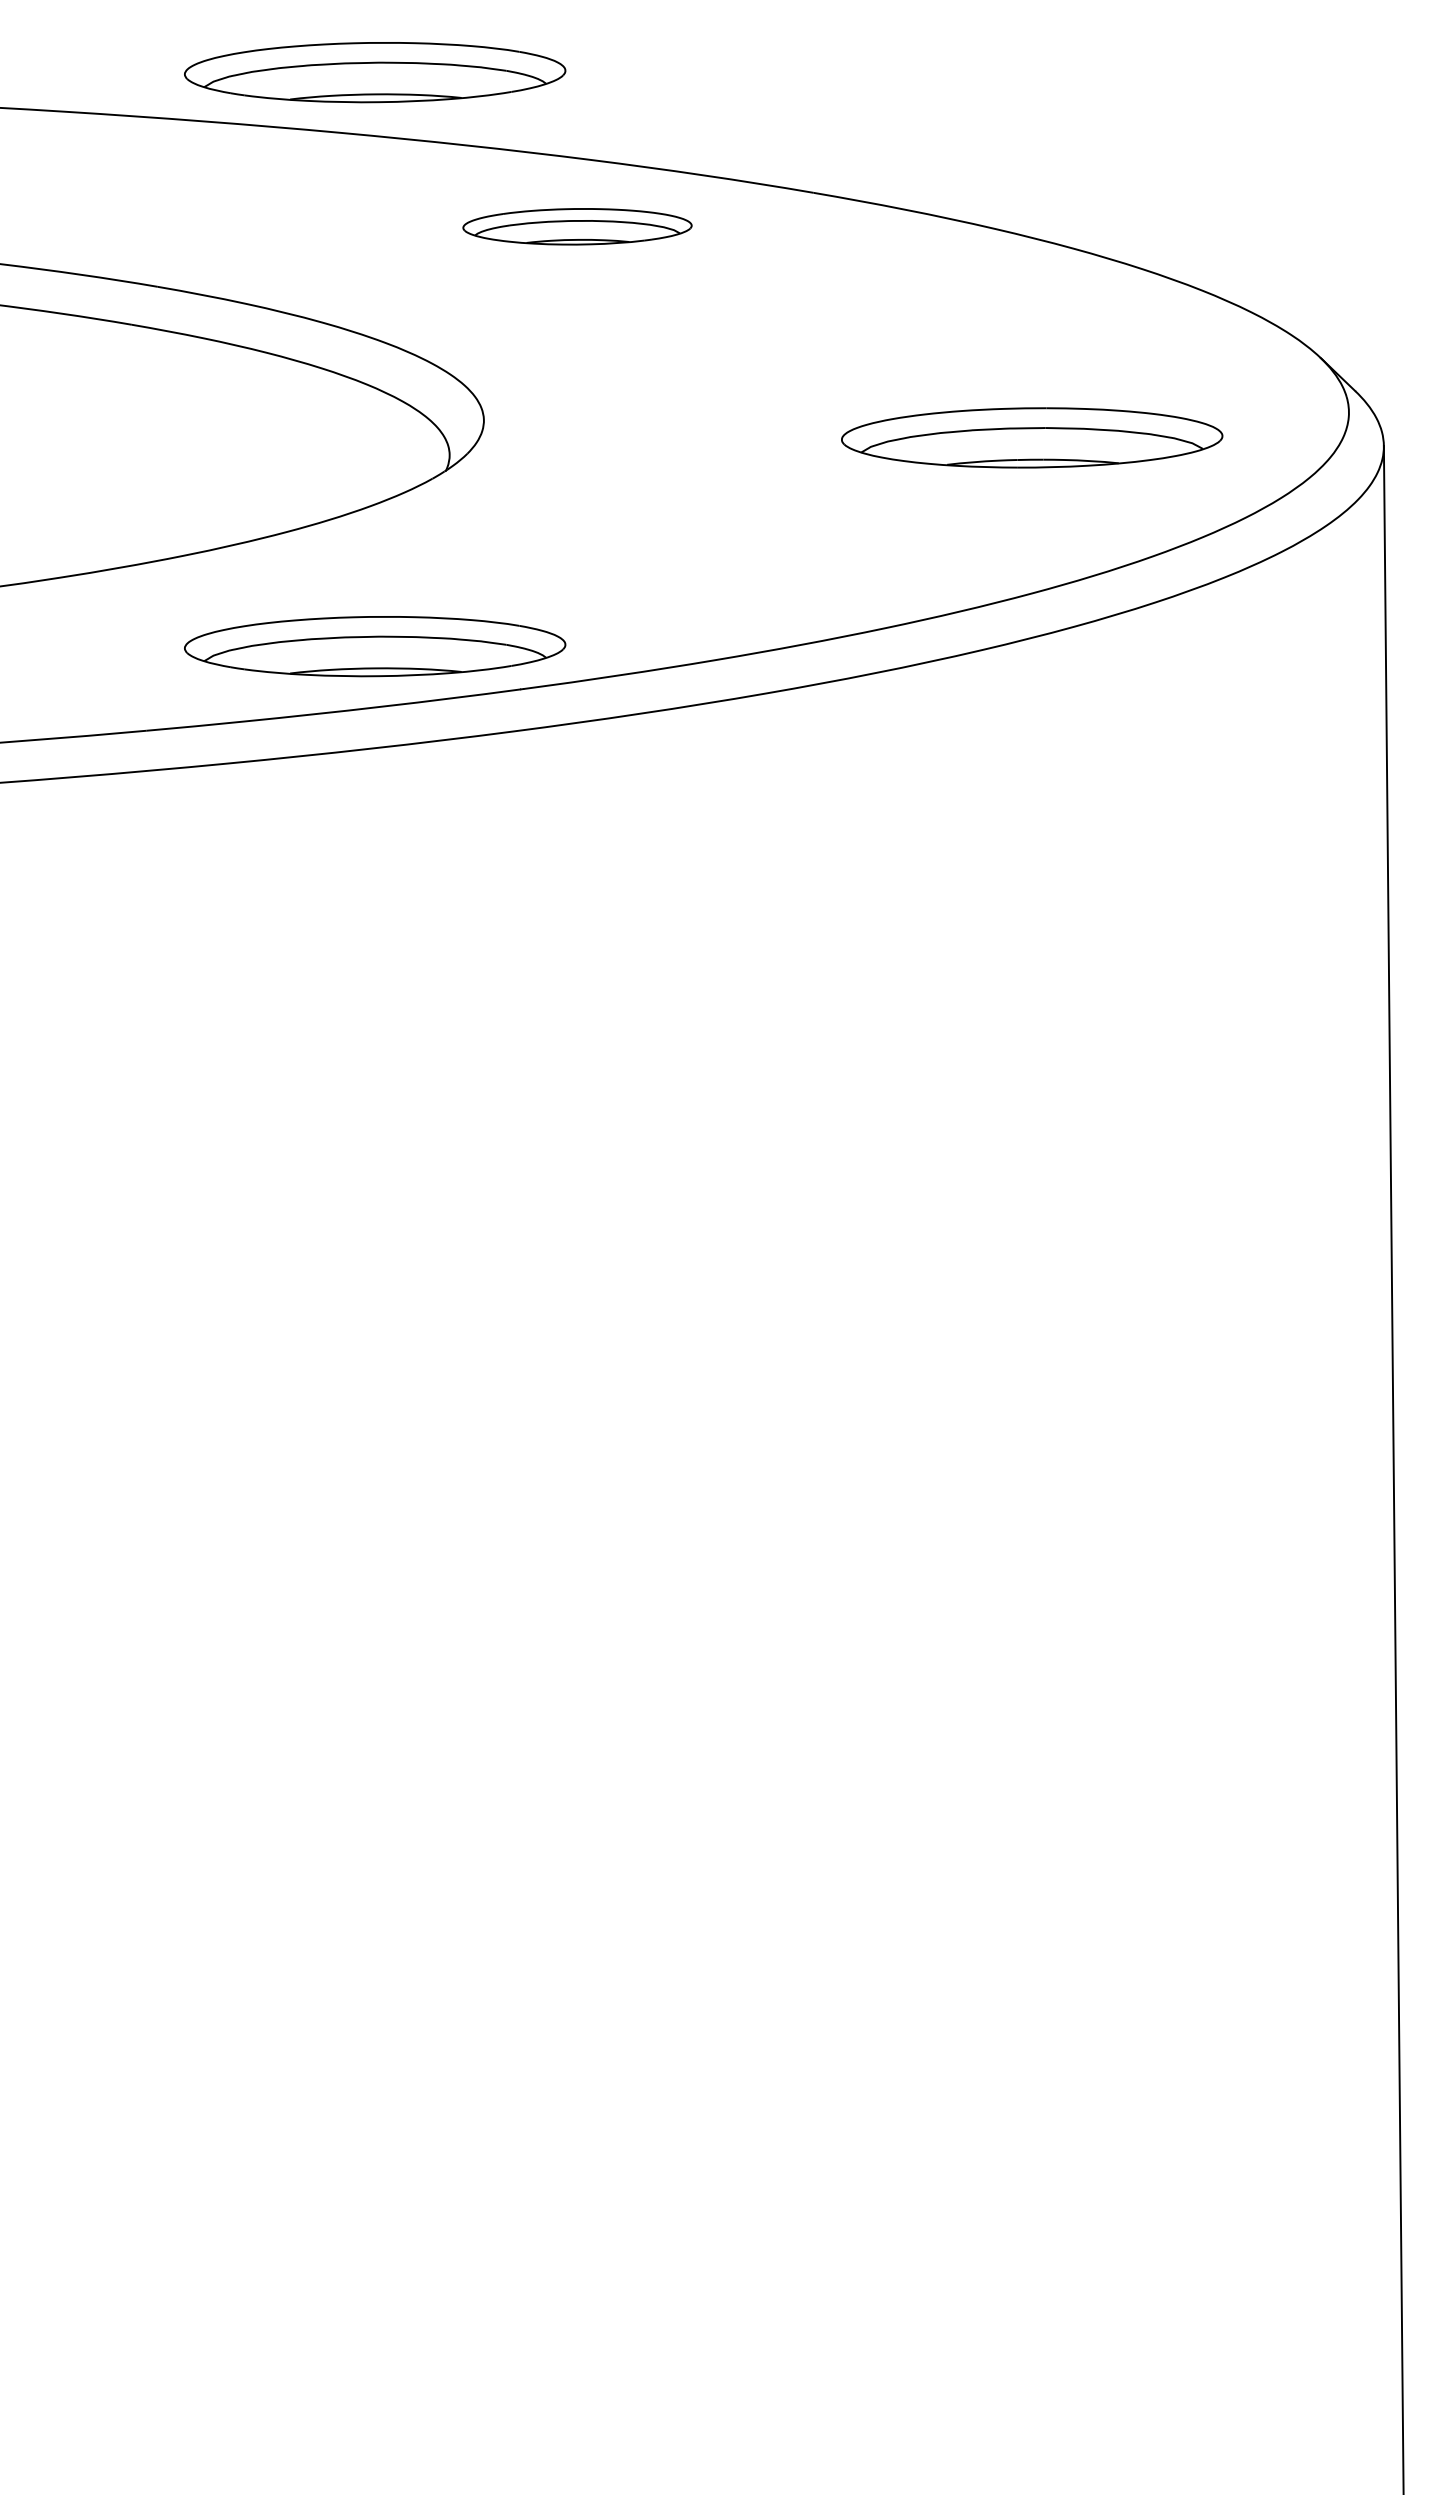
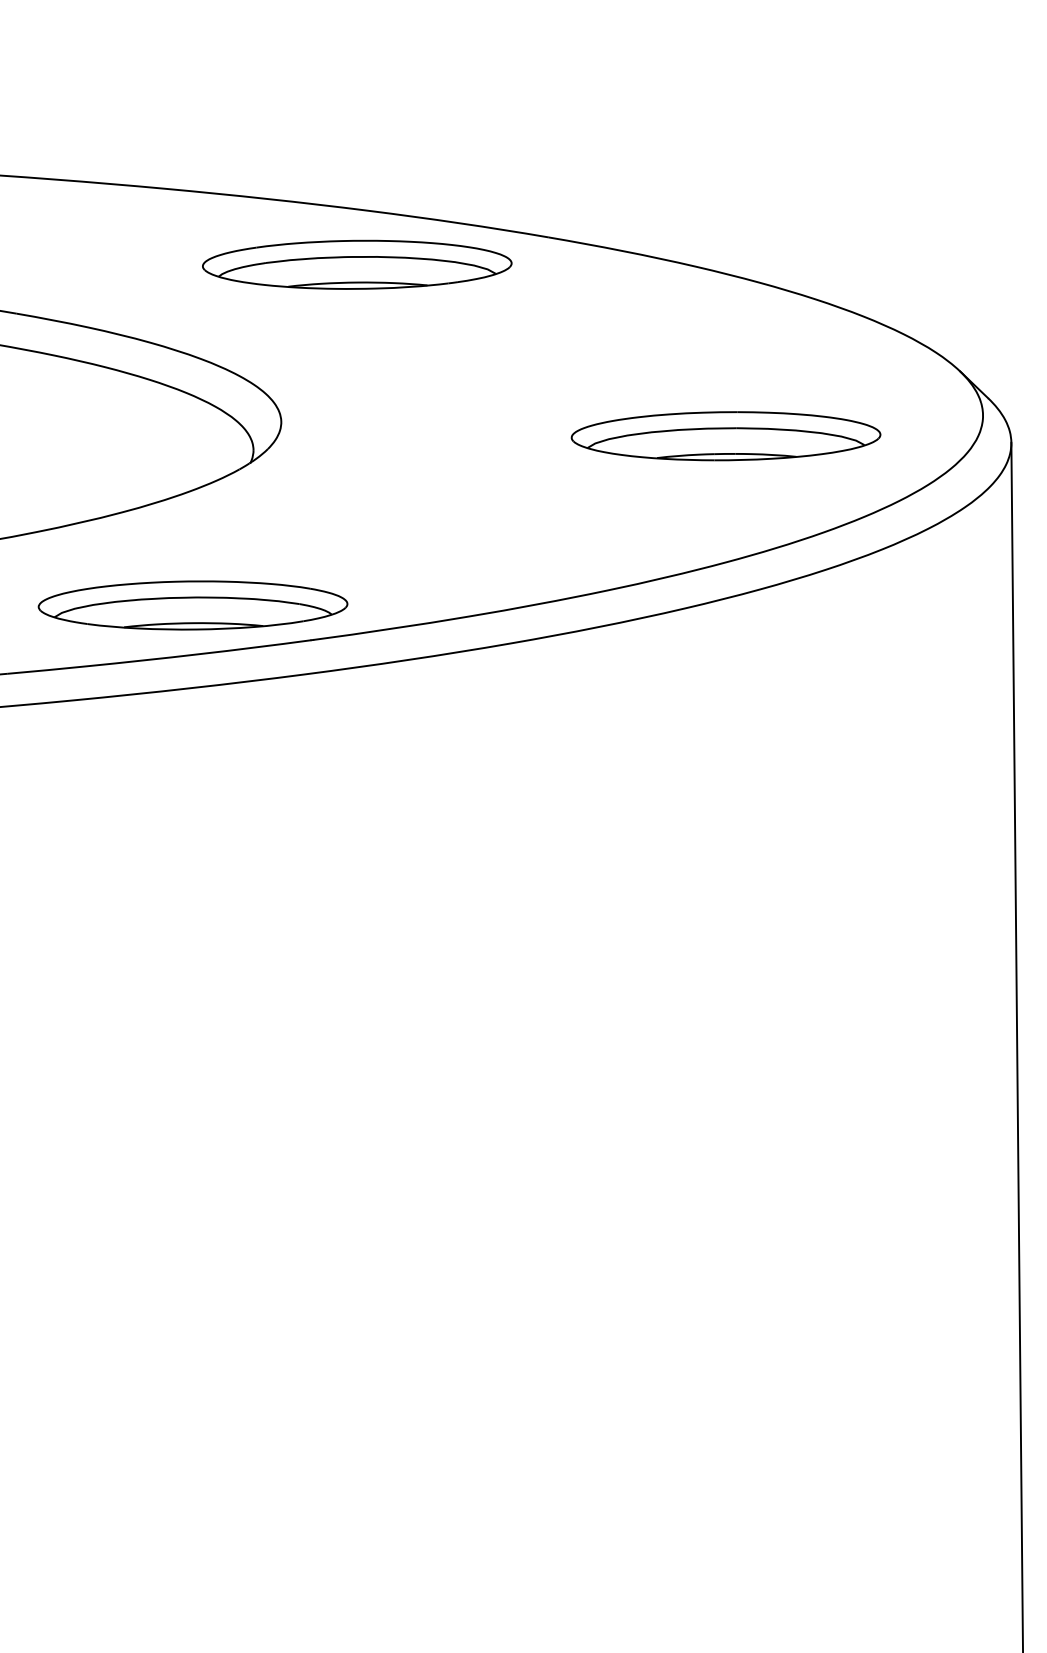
part: (375, 72) -> (193, 139), removed
part: (577, 226) -> (357, 264), size x1.67

